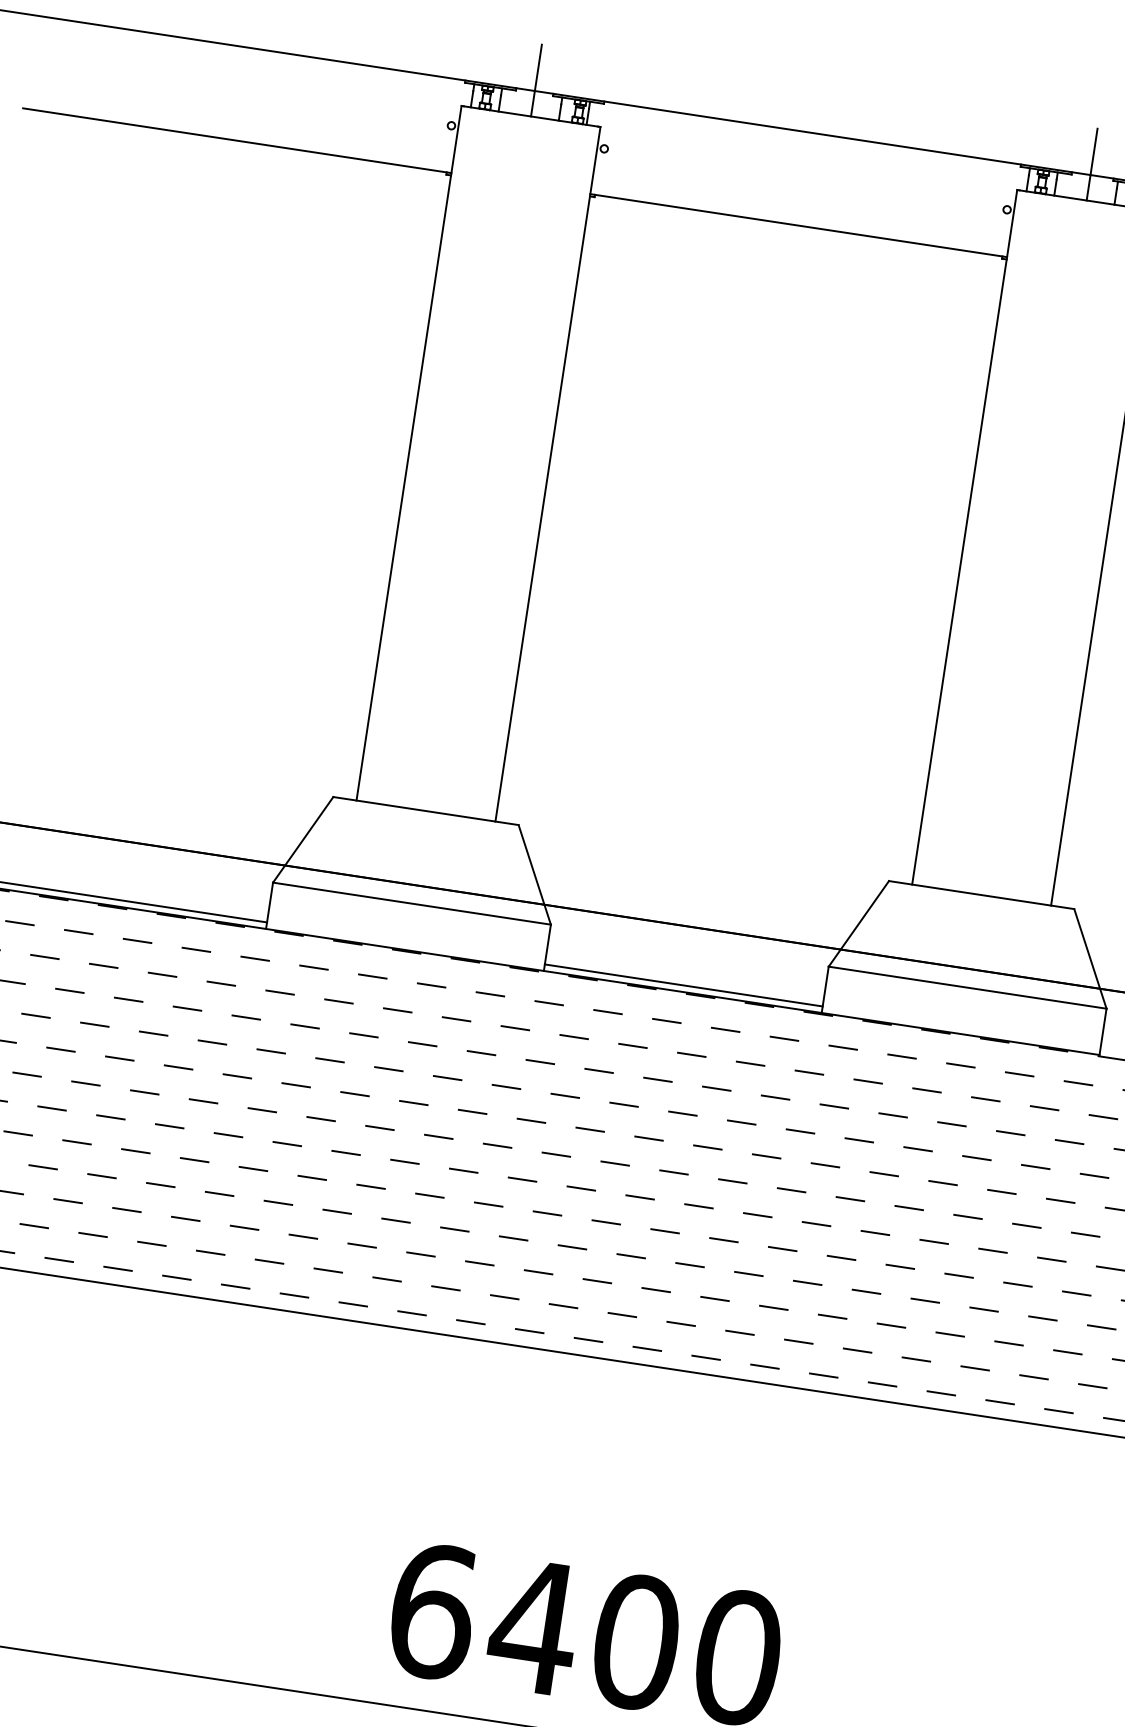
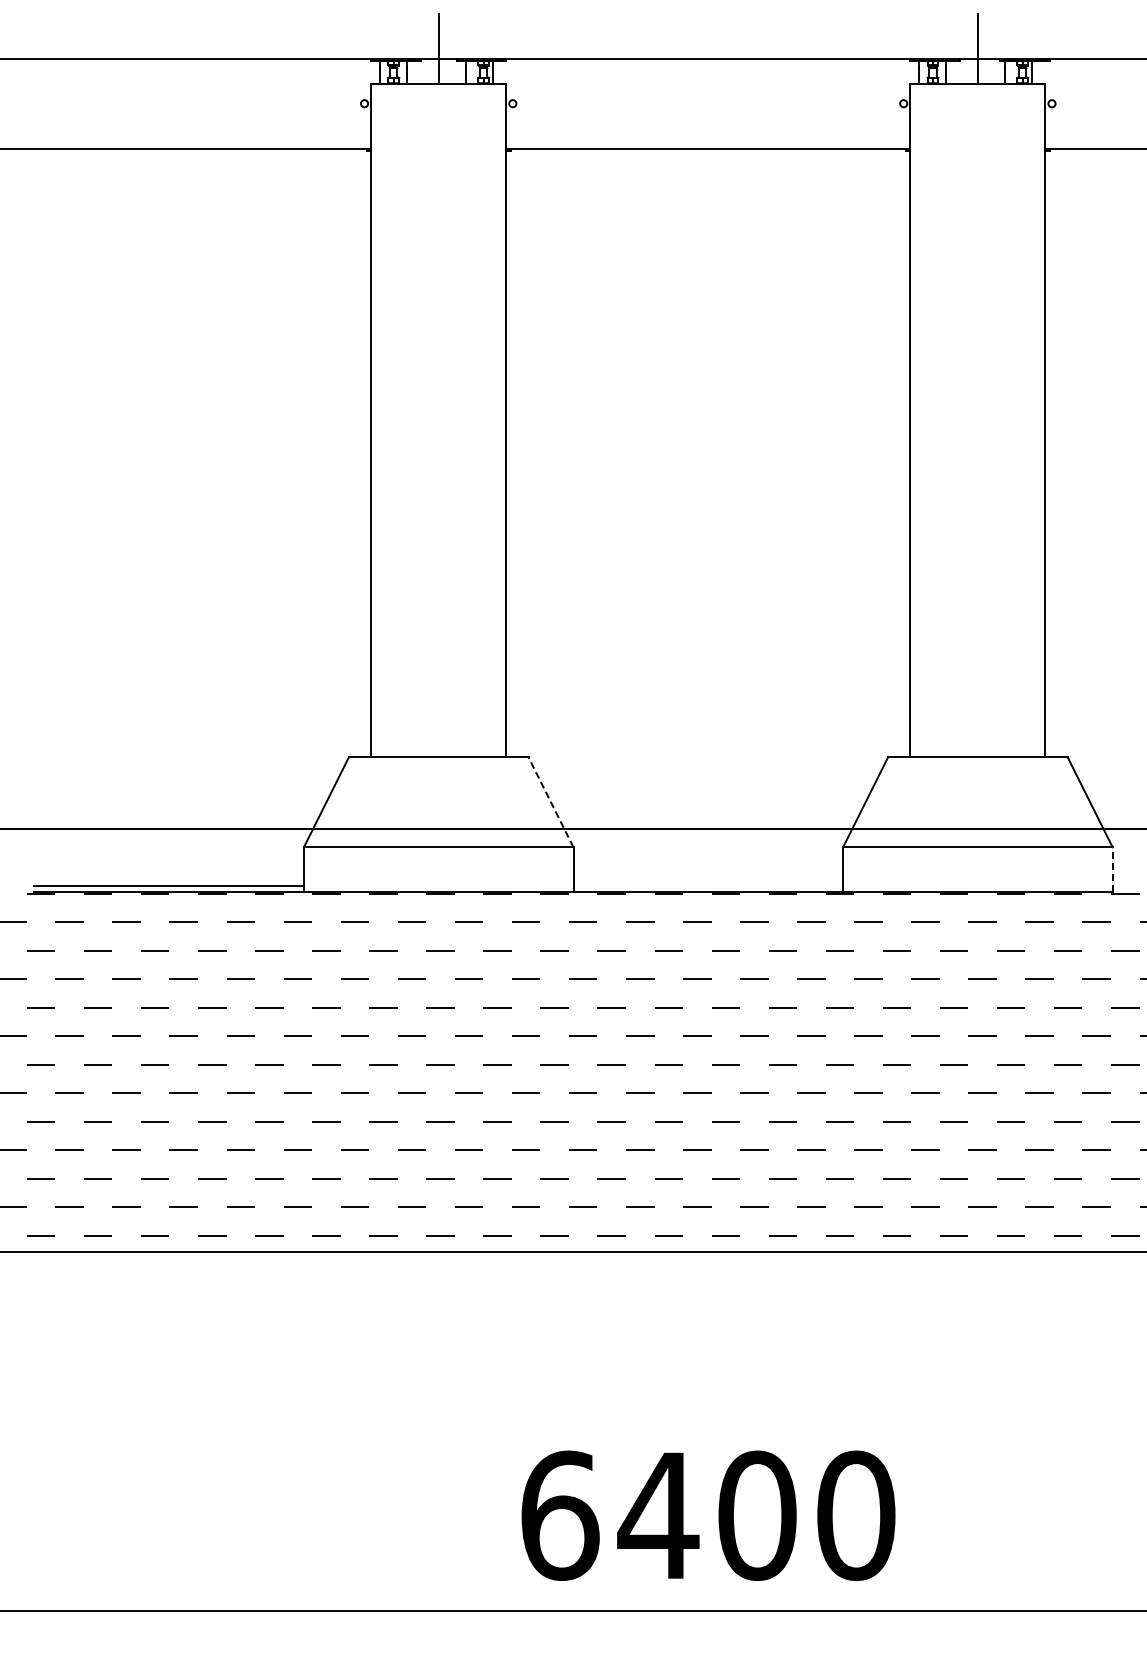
line: (534, 873) -> (550, 801), solid -> dashed
line: (684, 985) -> (708, 885), removed
line: (1102, 1031) -> (1112, 869), solid -> dashed

